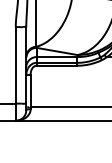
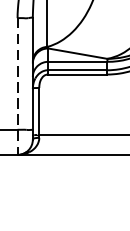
line: (15, 74) -> (17, 87), solid -> dashed

